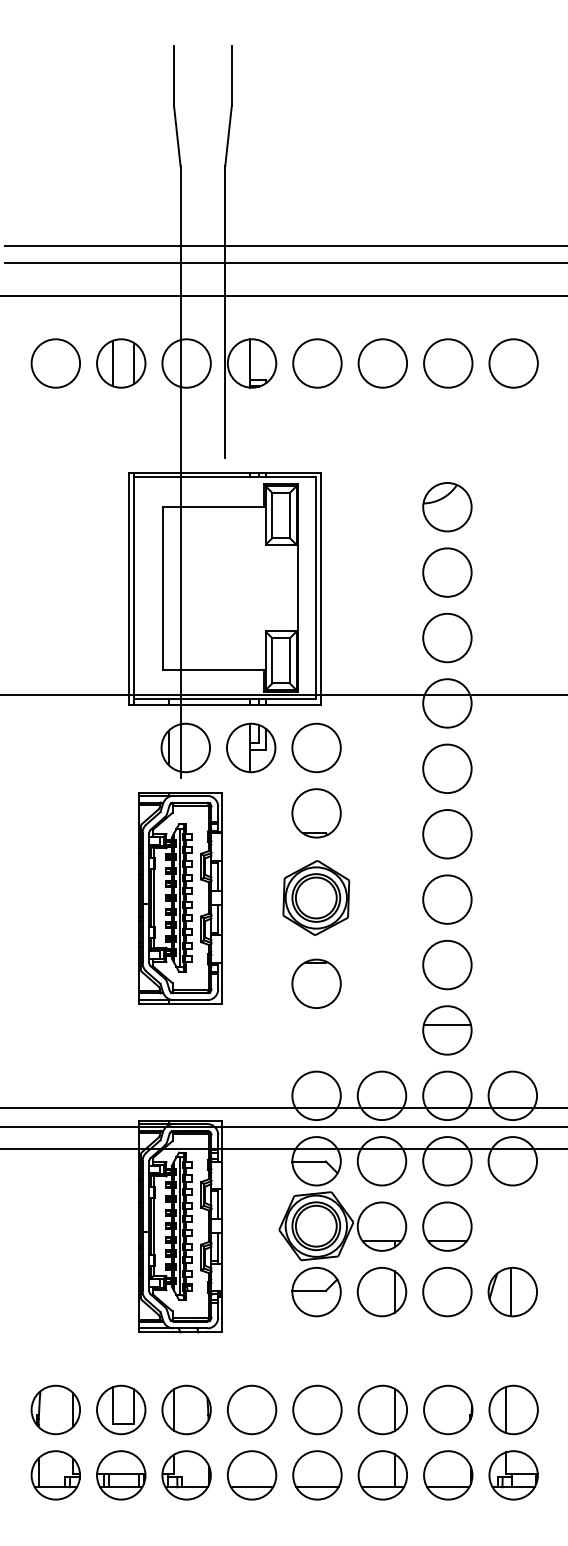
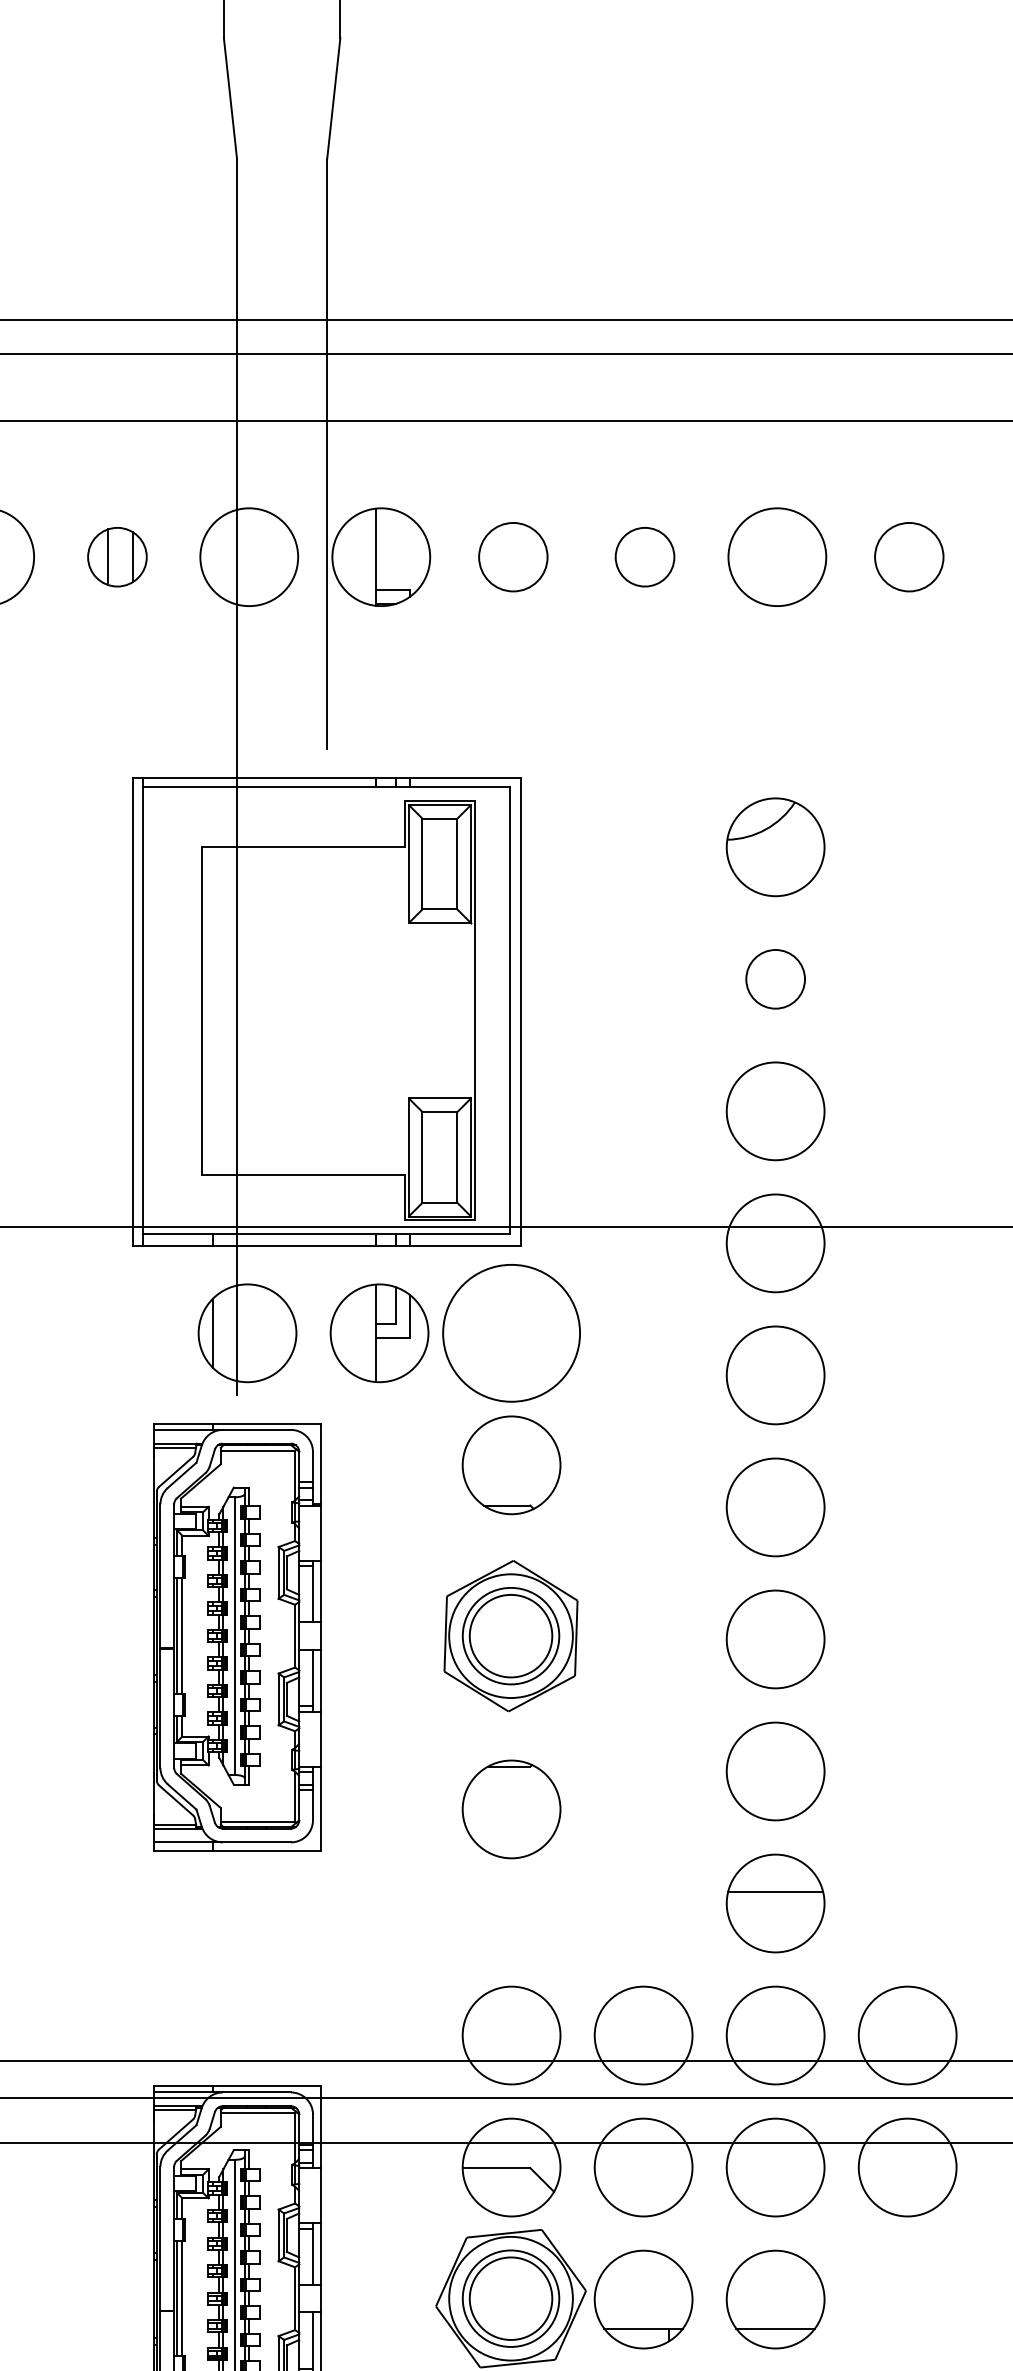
part: (121, 363) -> (117, 557), size x0.6
circle: (317, 363) -> (513, 557), size x0.7
circle: (382, 363) -> (644, 557), size x0.6
circle: (513, 363) -> (909, 557), size x0.7
circle: (447, 572) -> (775, 979), size x0.6
circle: (316, 747) -> (511, 1332), size x1.4

